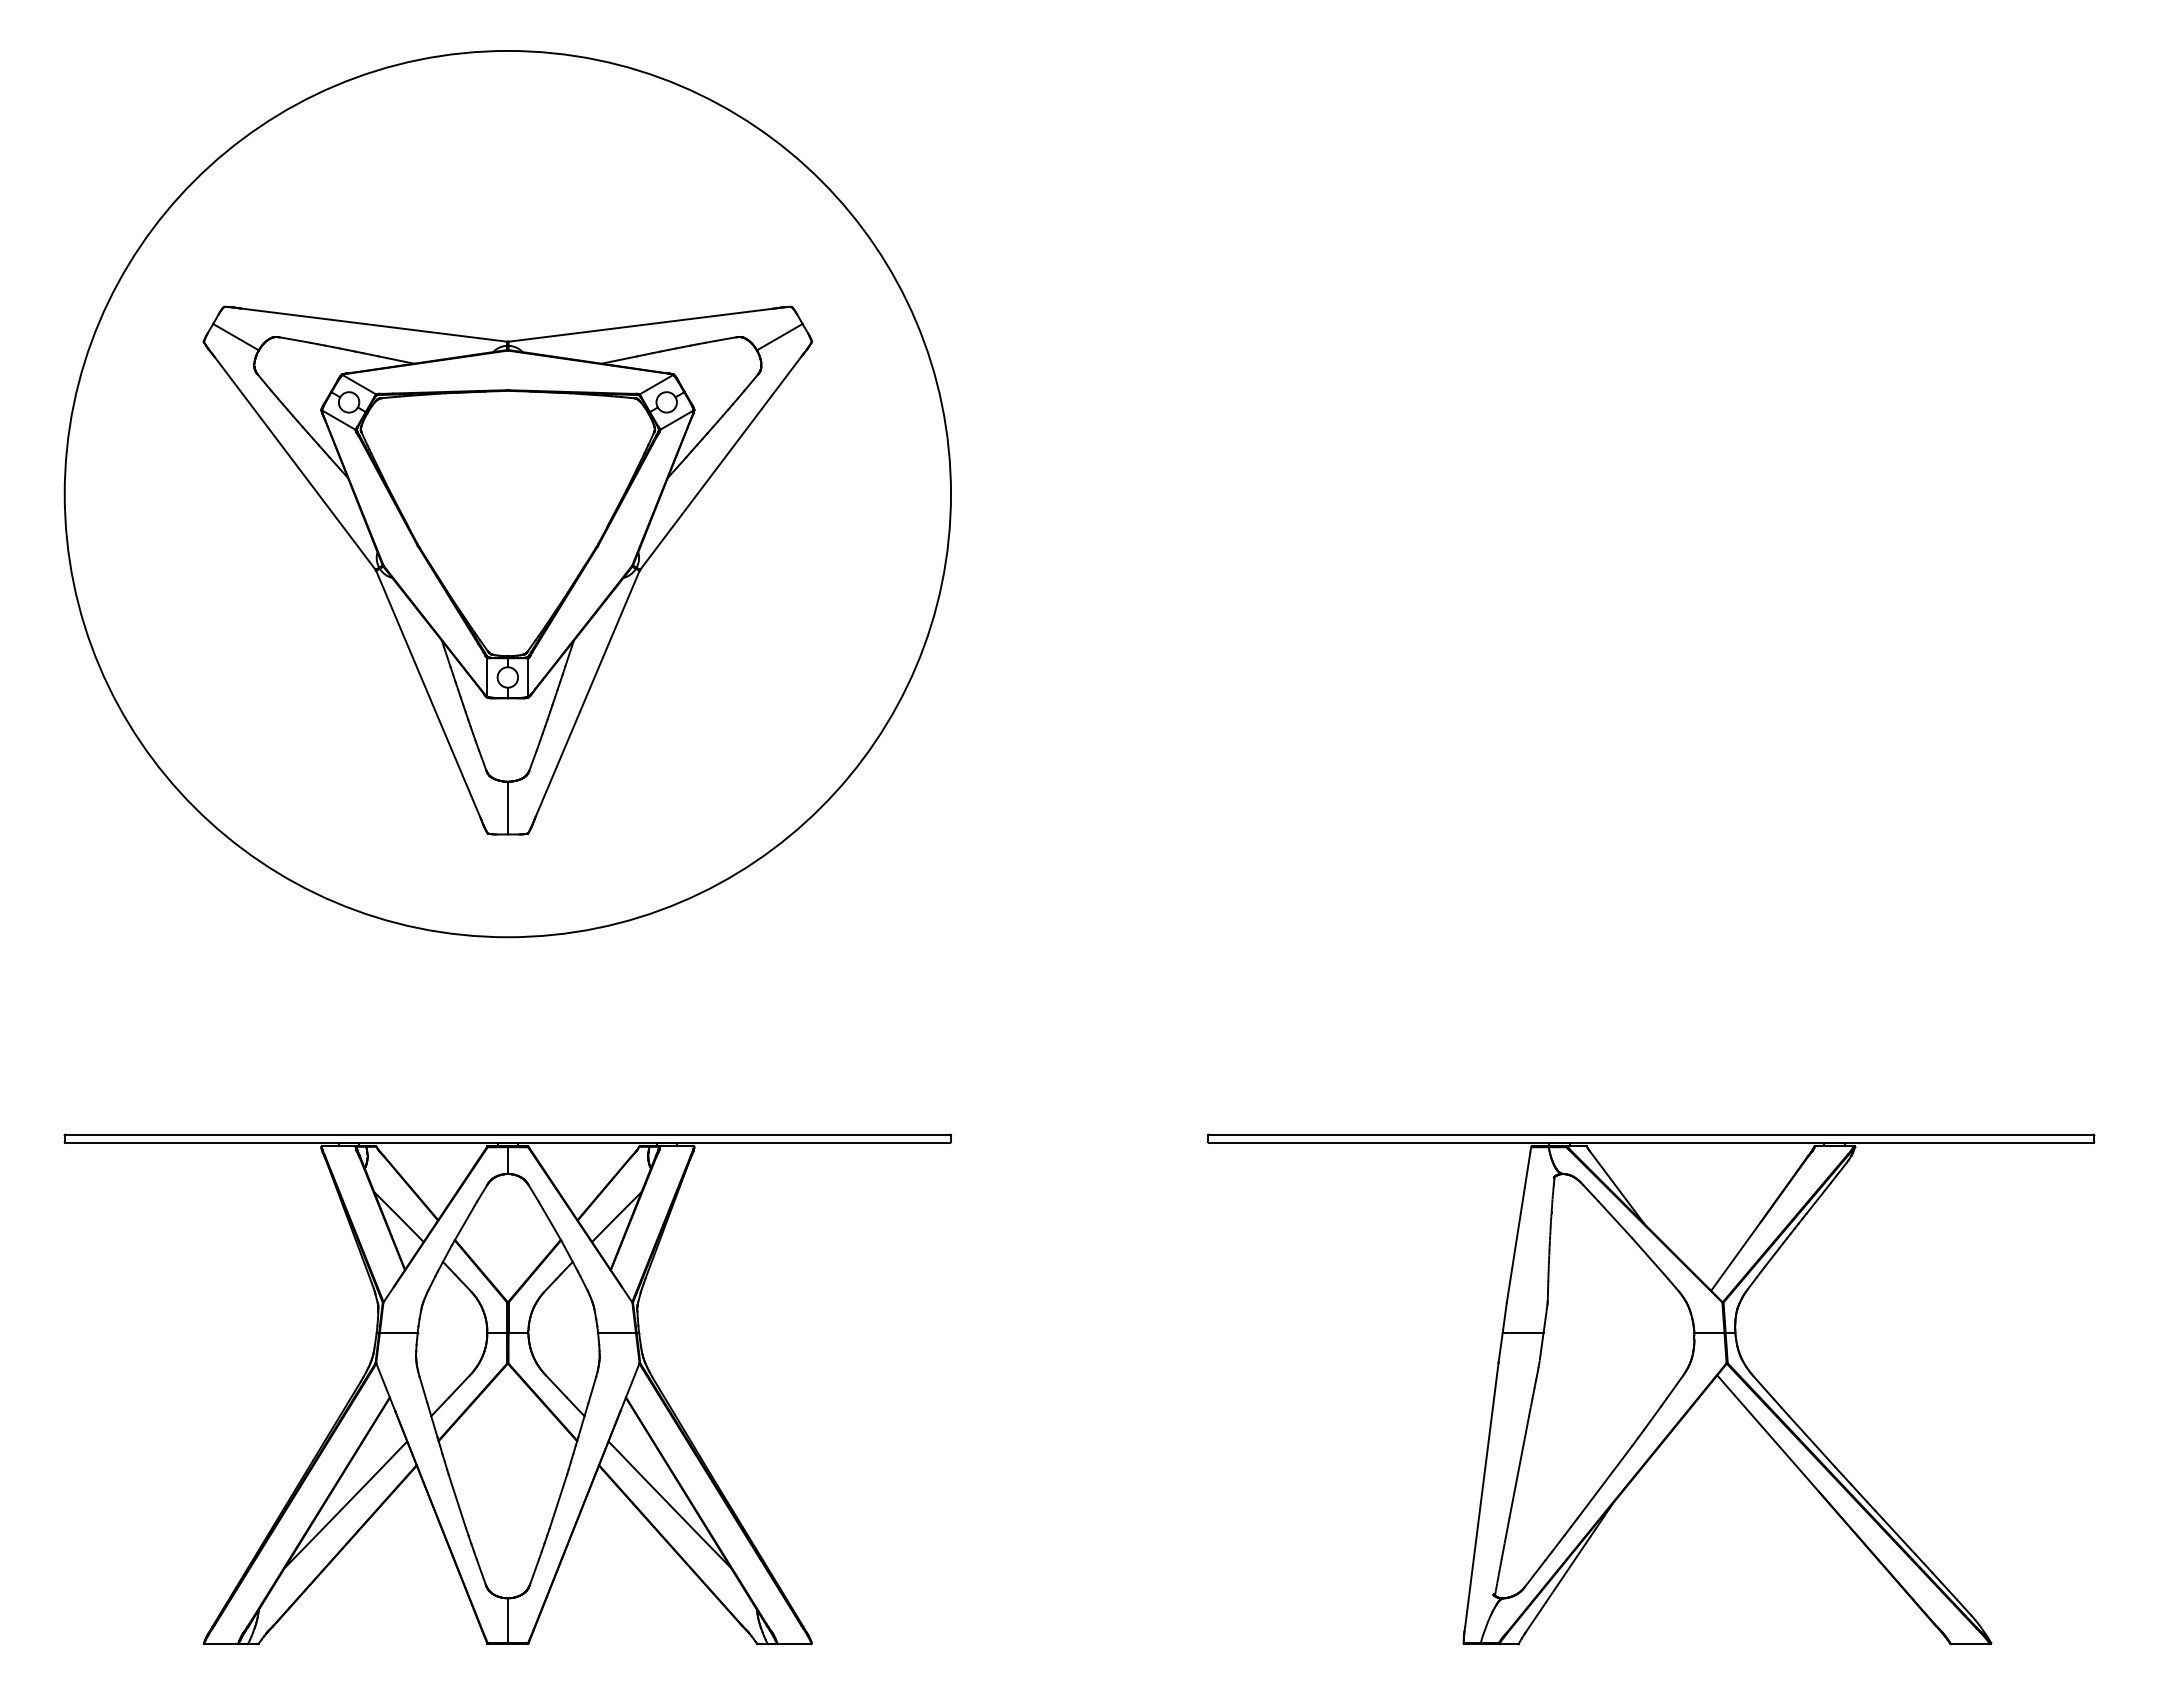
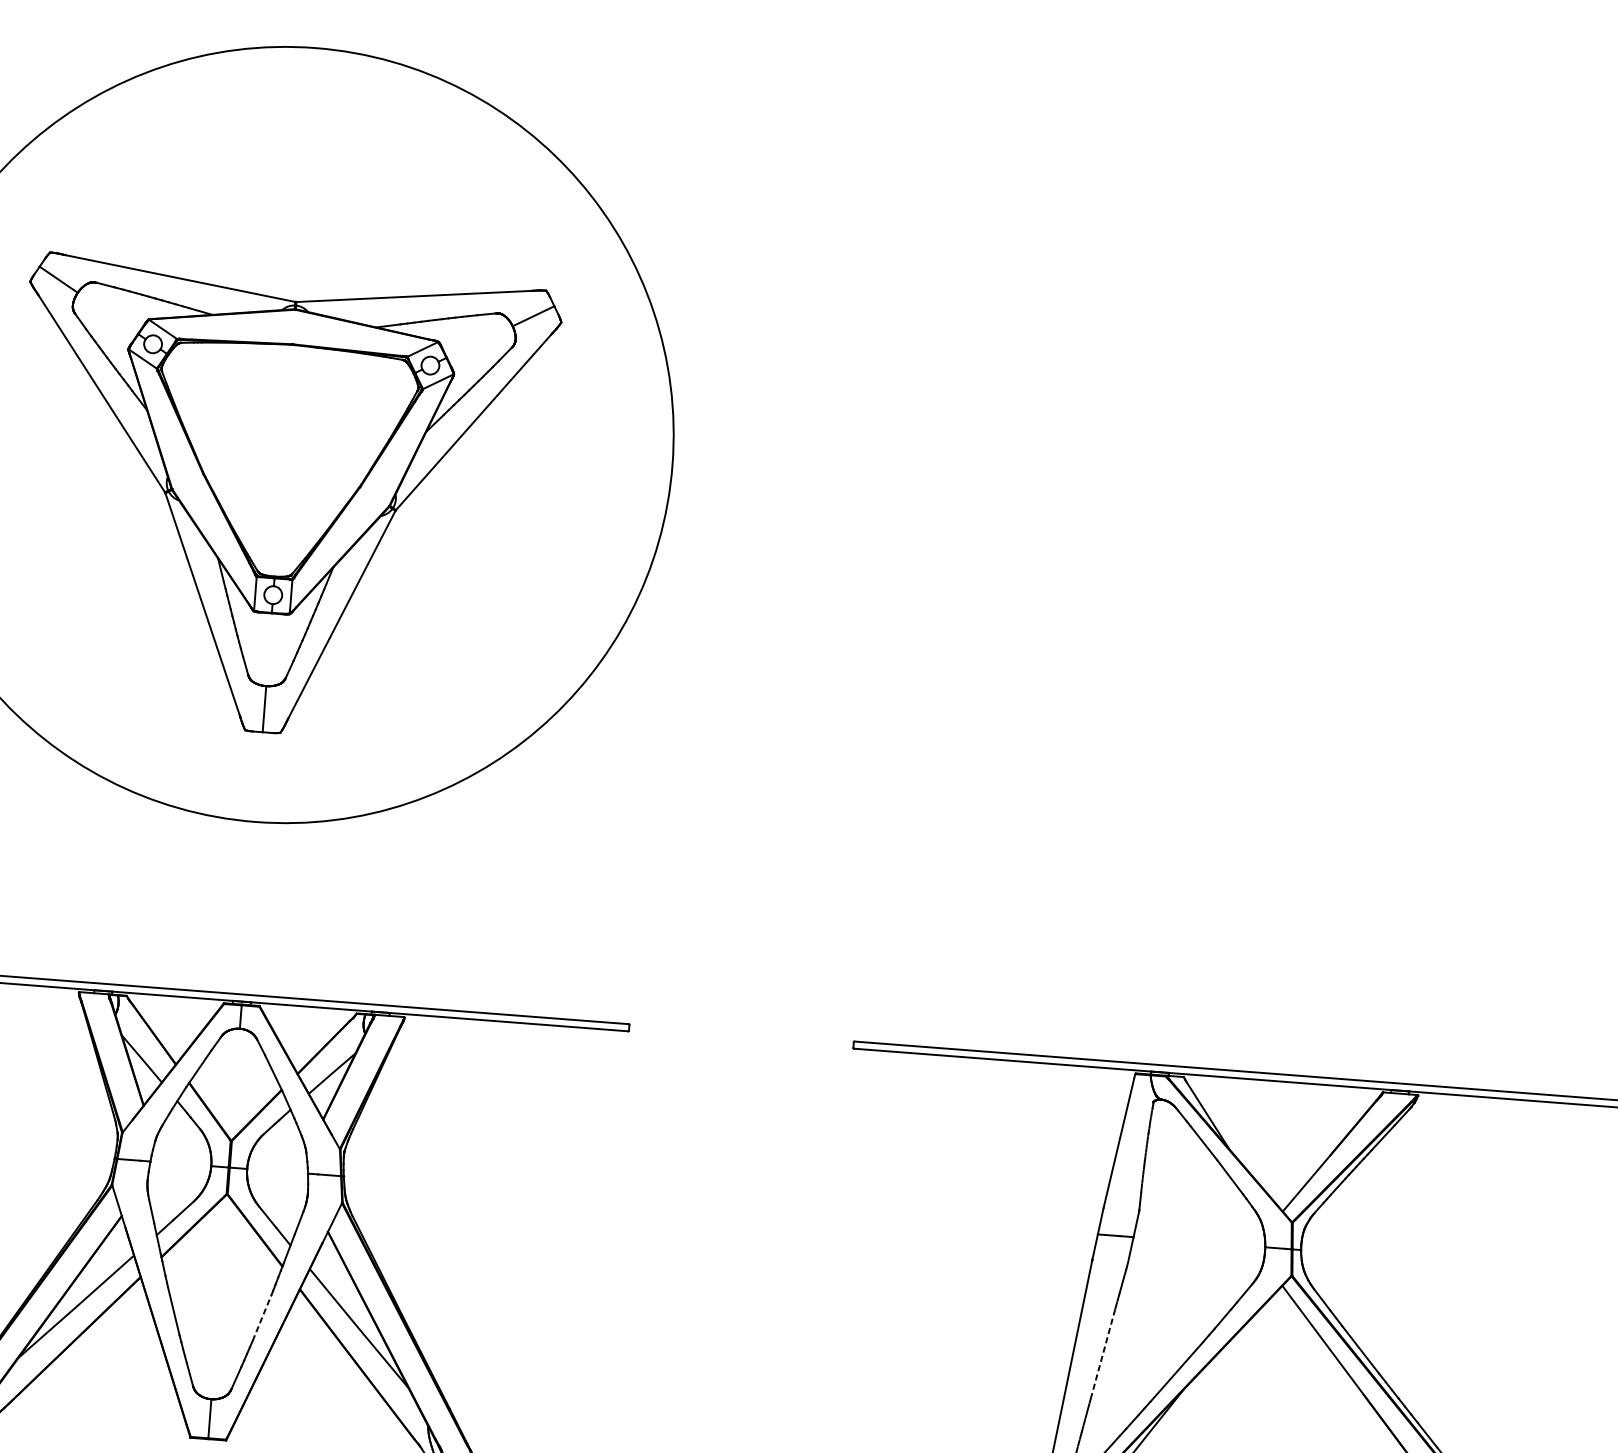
line: (1519, 1467) -> (1103, 1353), solid -> dashed
line: (558, 1500) -> (262, 1317), solid -> dashed

